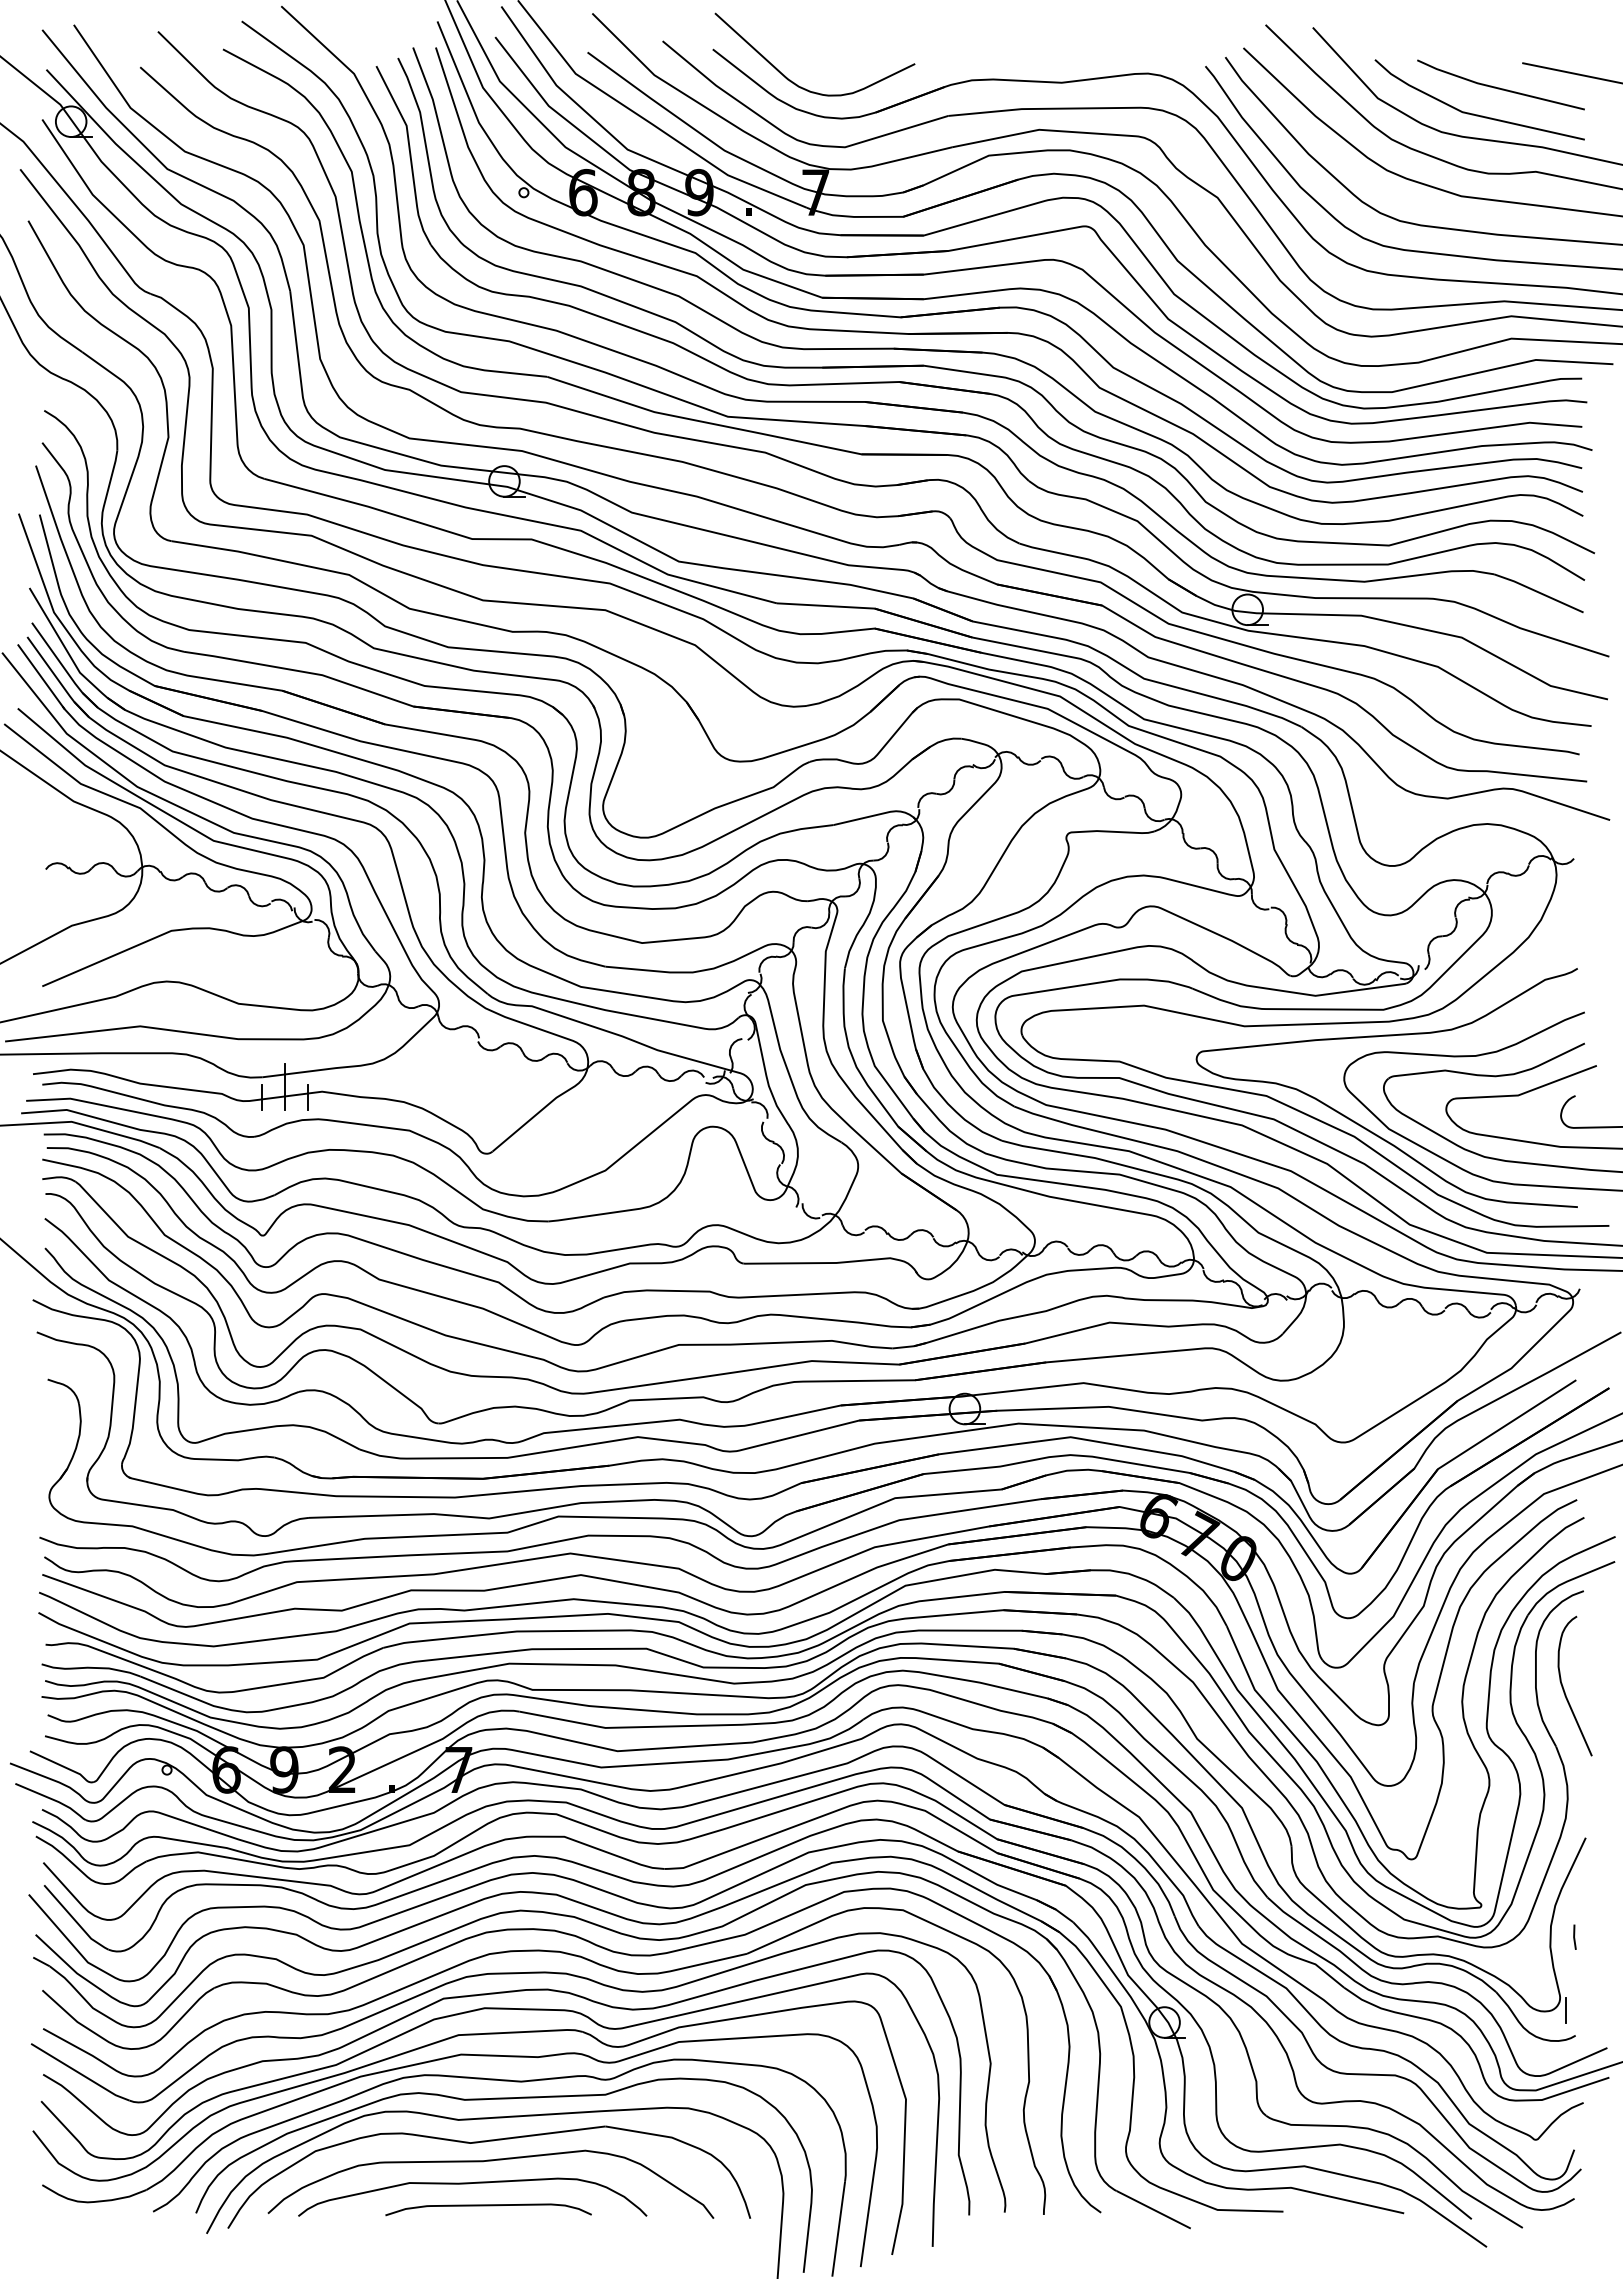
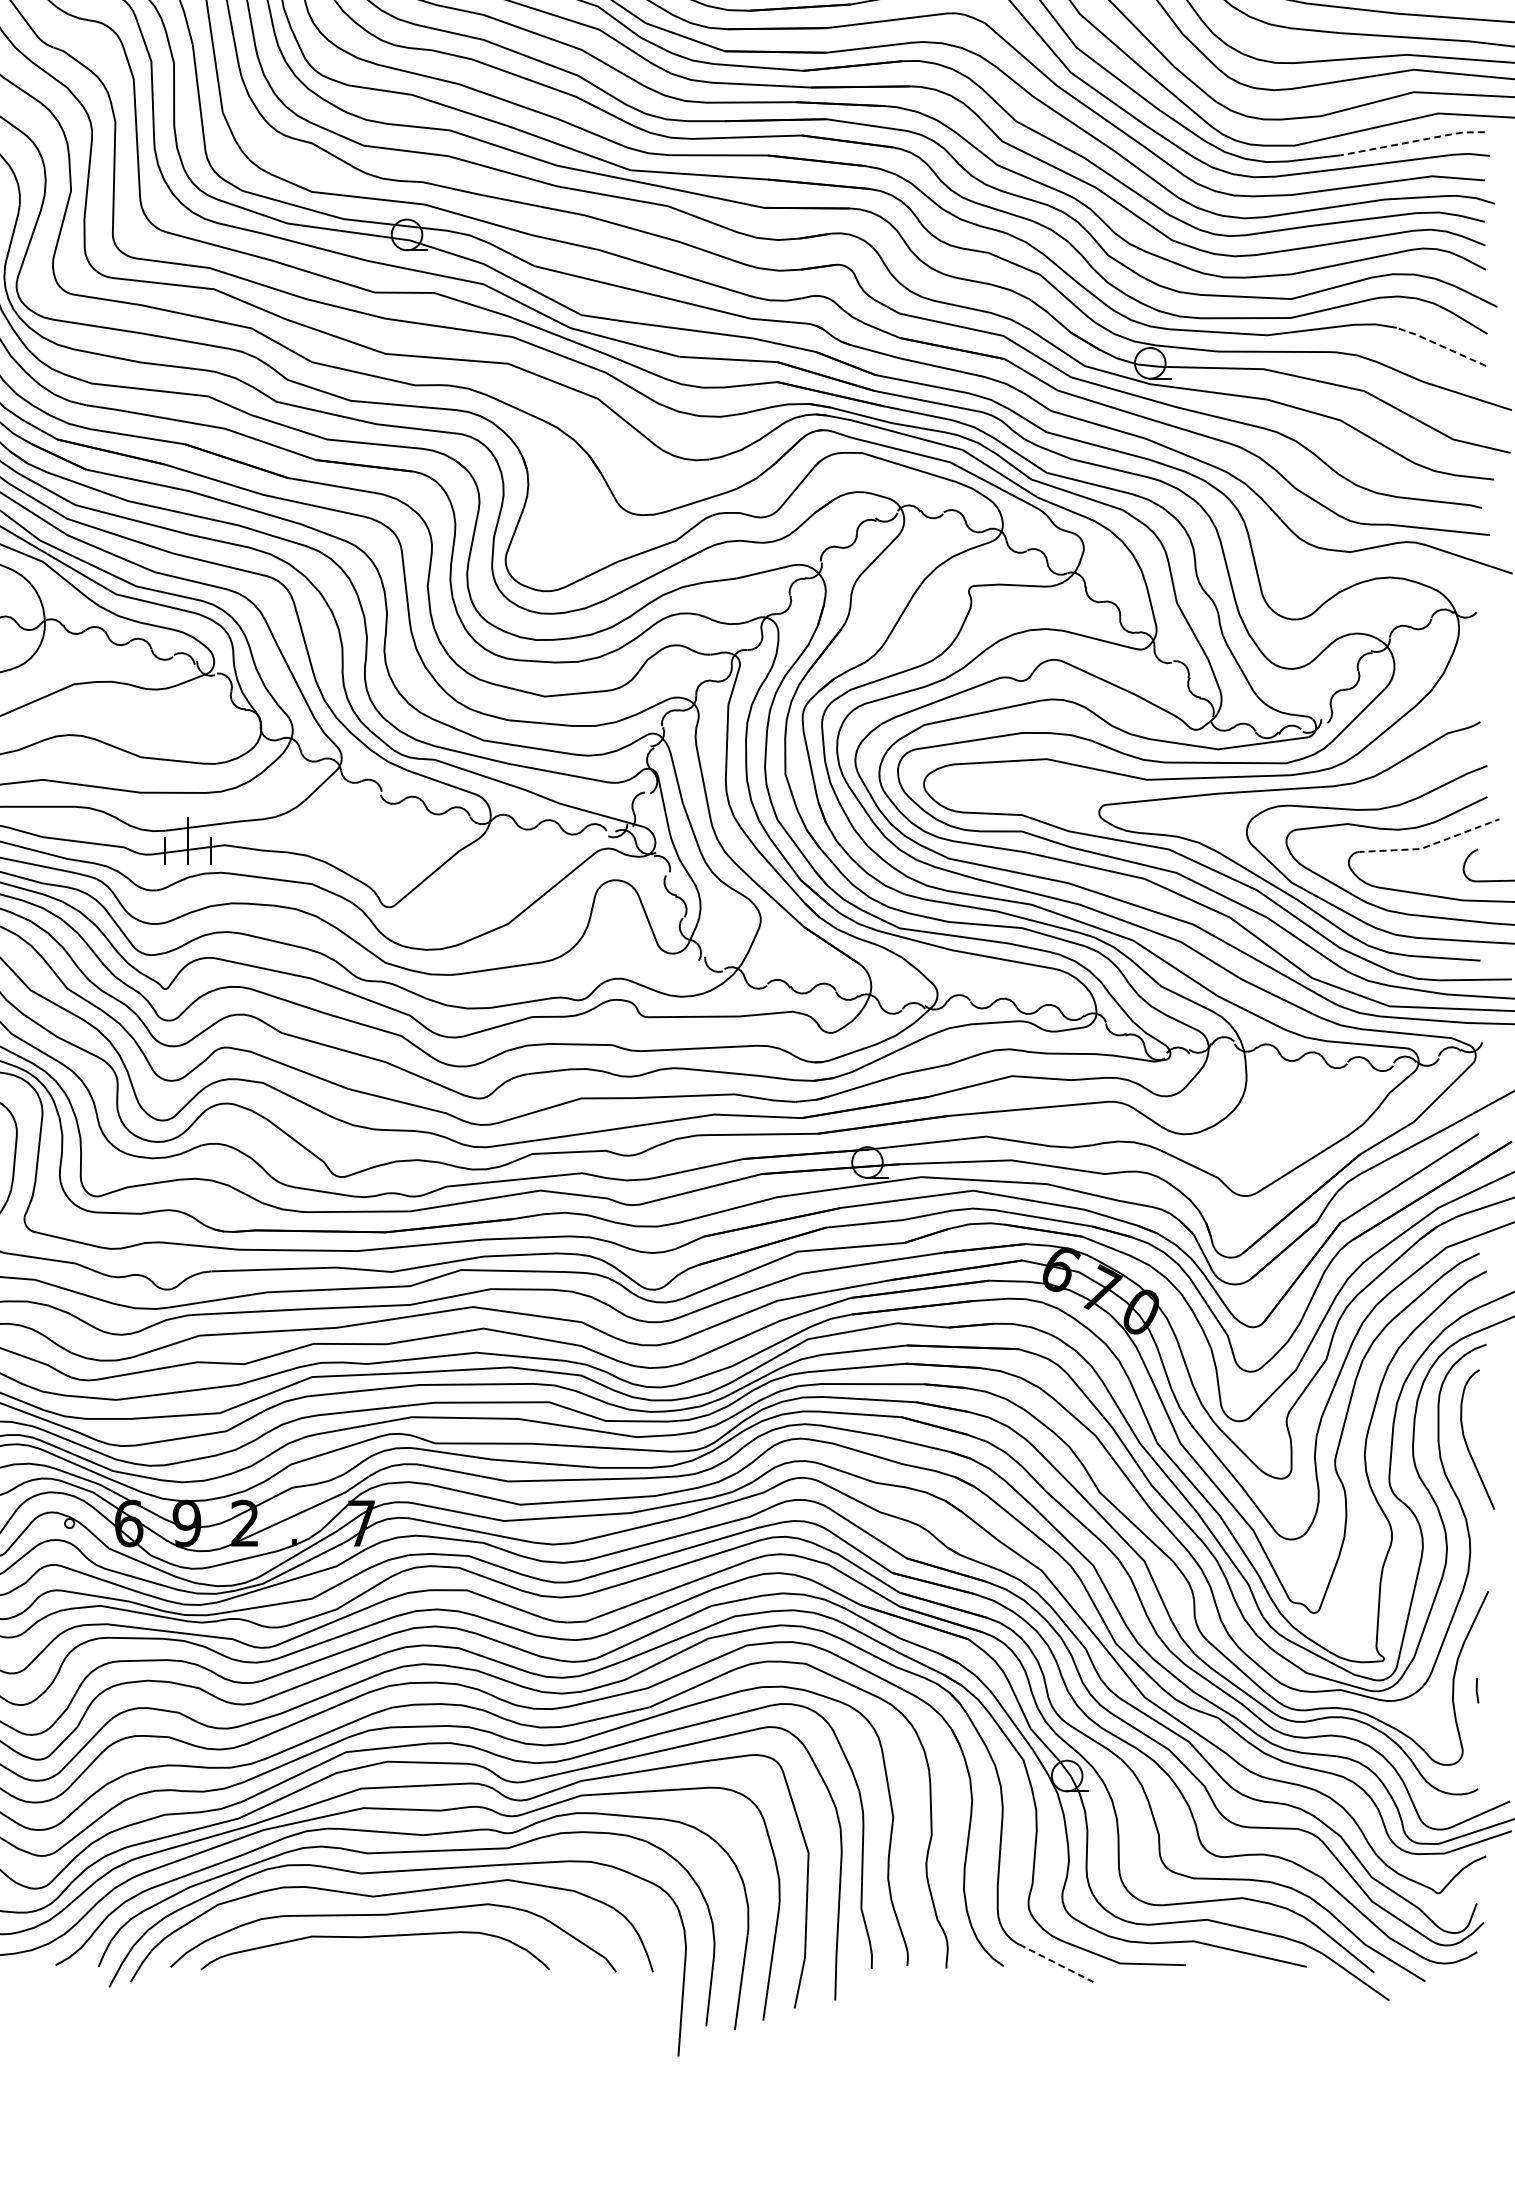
line: (1511, 387) -> (1414, 141), solid -> dashed
line: (1537, 592) -> (1440, 346), solid -> dashed
line: (1527, 1092) -> (1430, 846), solid -> dashed
line: (1565, 2010) -> (1468, 1764), removed
curve: (488, 2206) -> (391, 1960), removed
line: (1153, 2209) -> (1056, 1963), solid -> dashed

